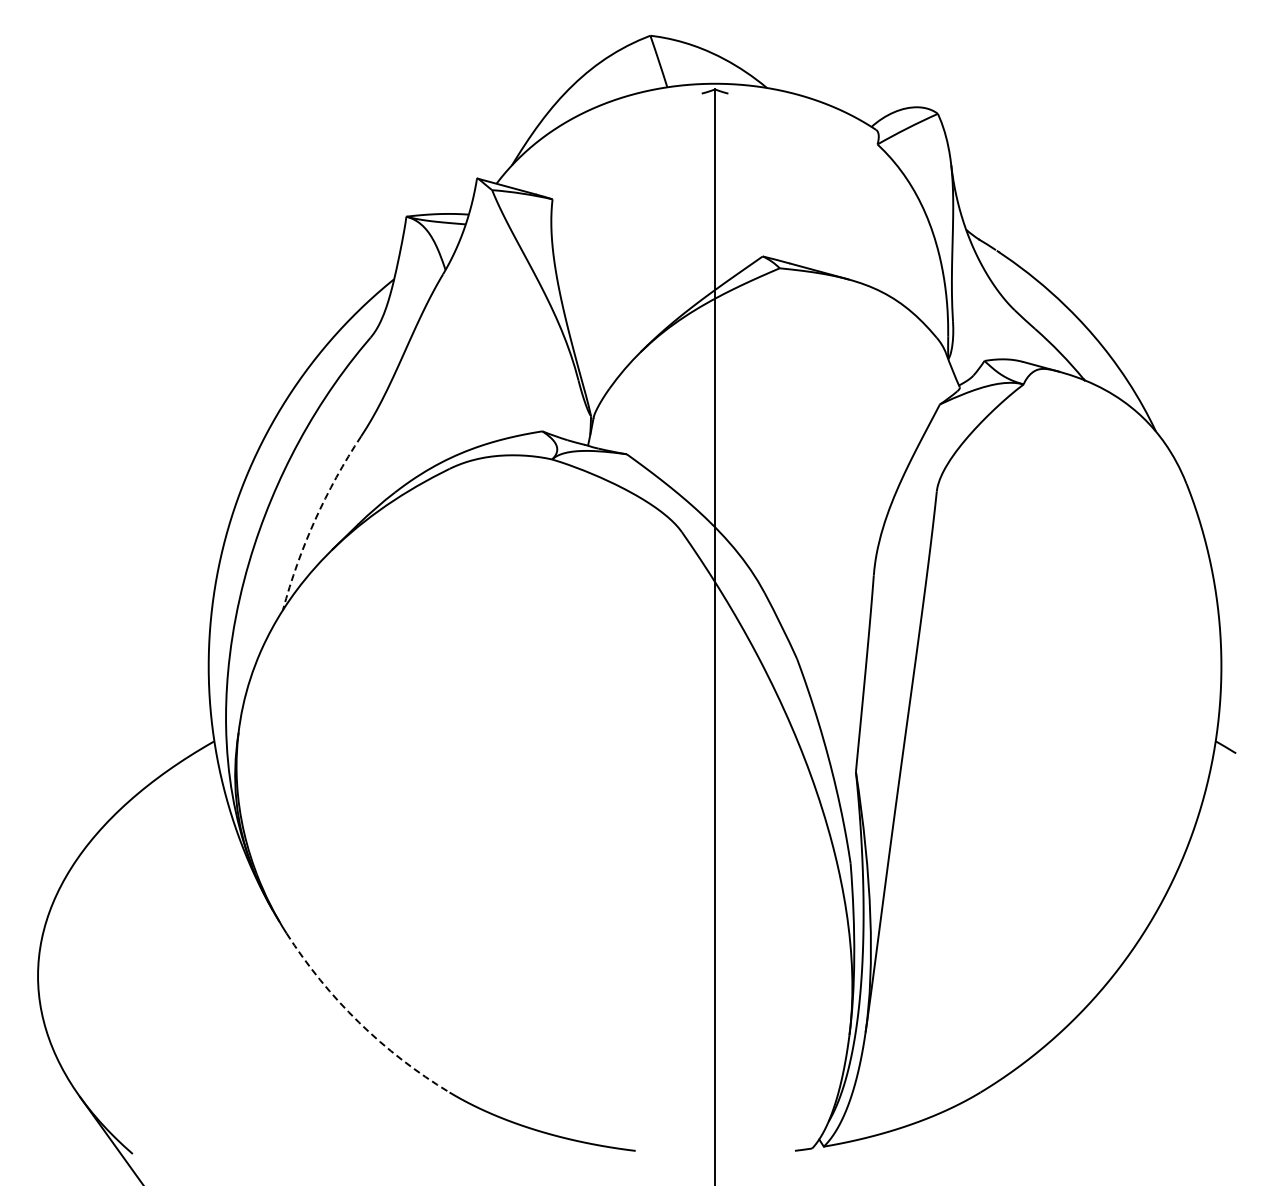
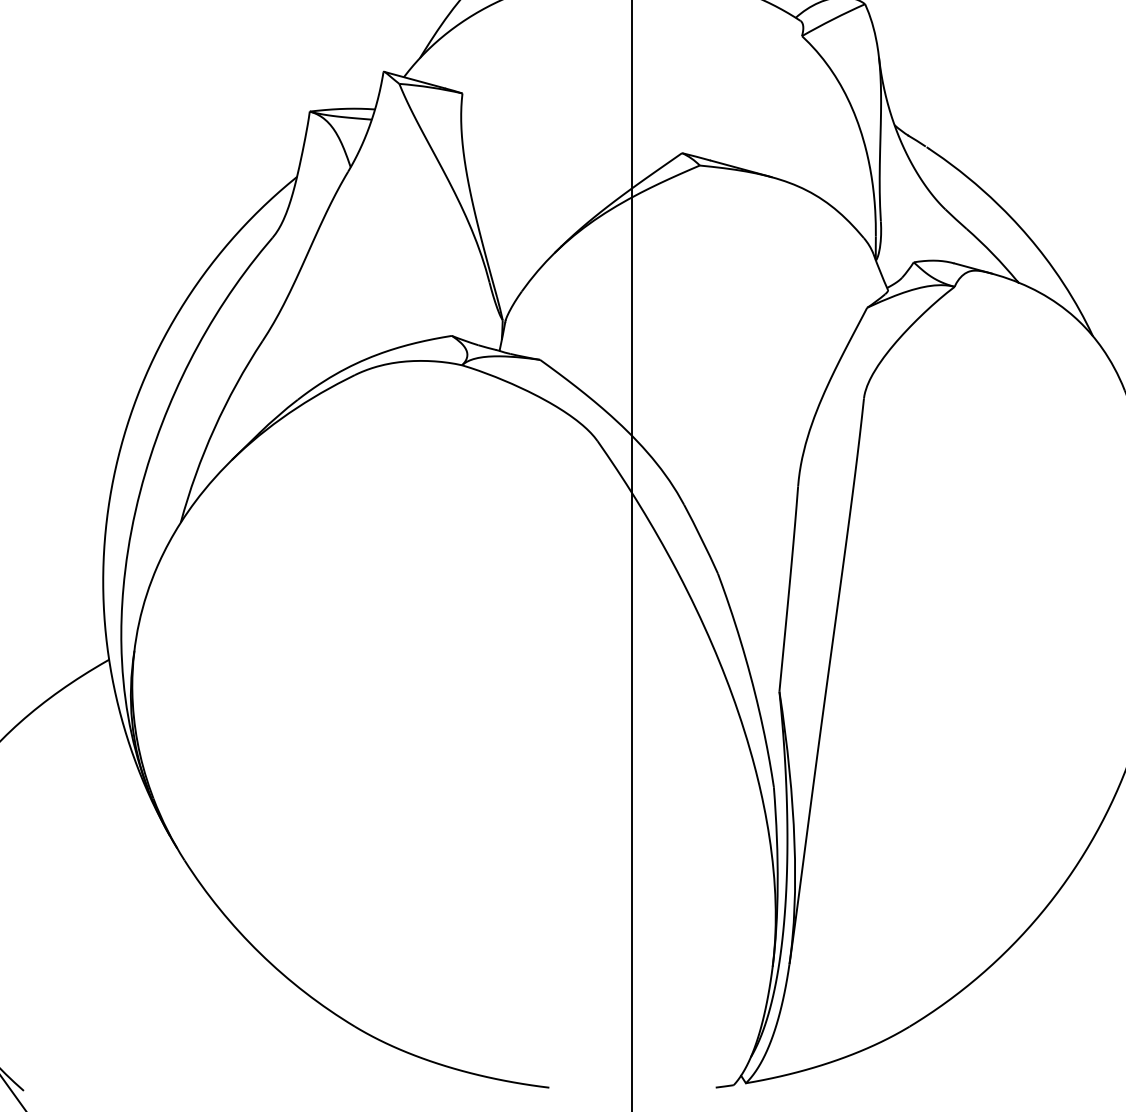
arc: (315, 520) -> (214, 429), dashed -> solid
arc: (358, 1022) -> (259, 953), dashed -> solid

